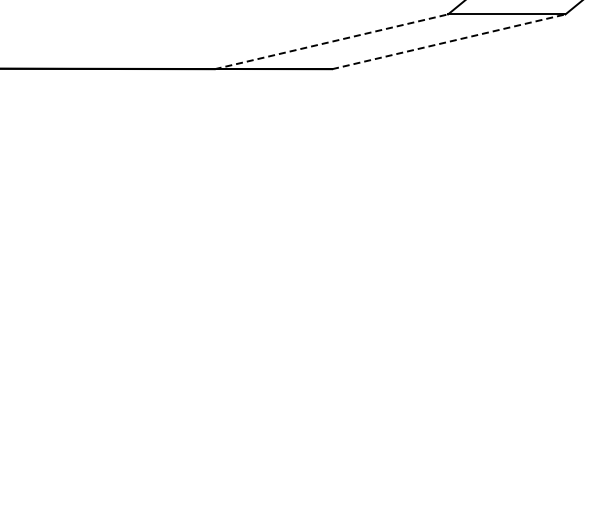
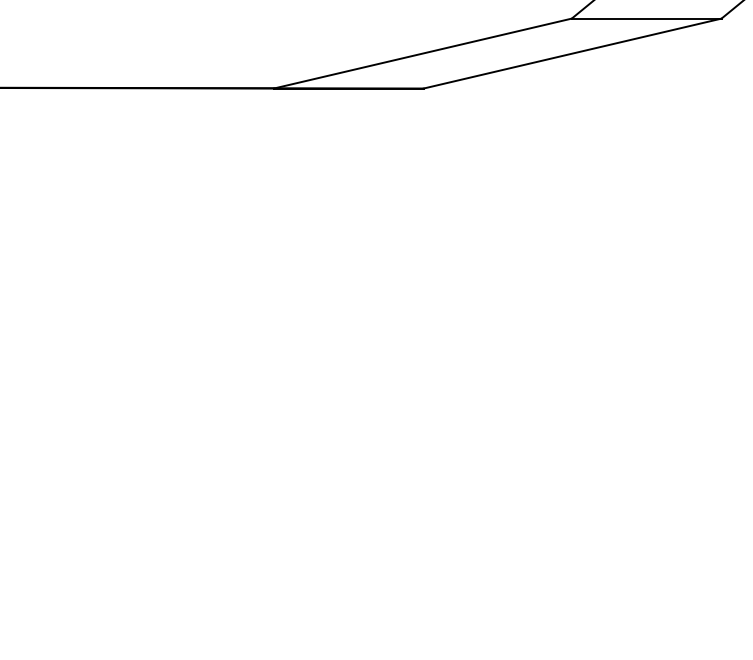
line: (331, 41) -> (423, 53), dashed -> solid
line: (448, 41) -> (572, 53), dashed -> solid

